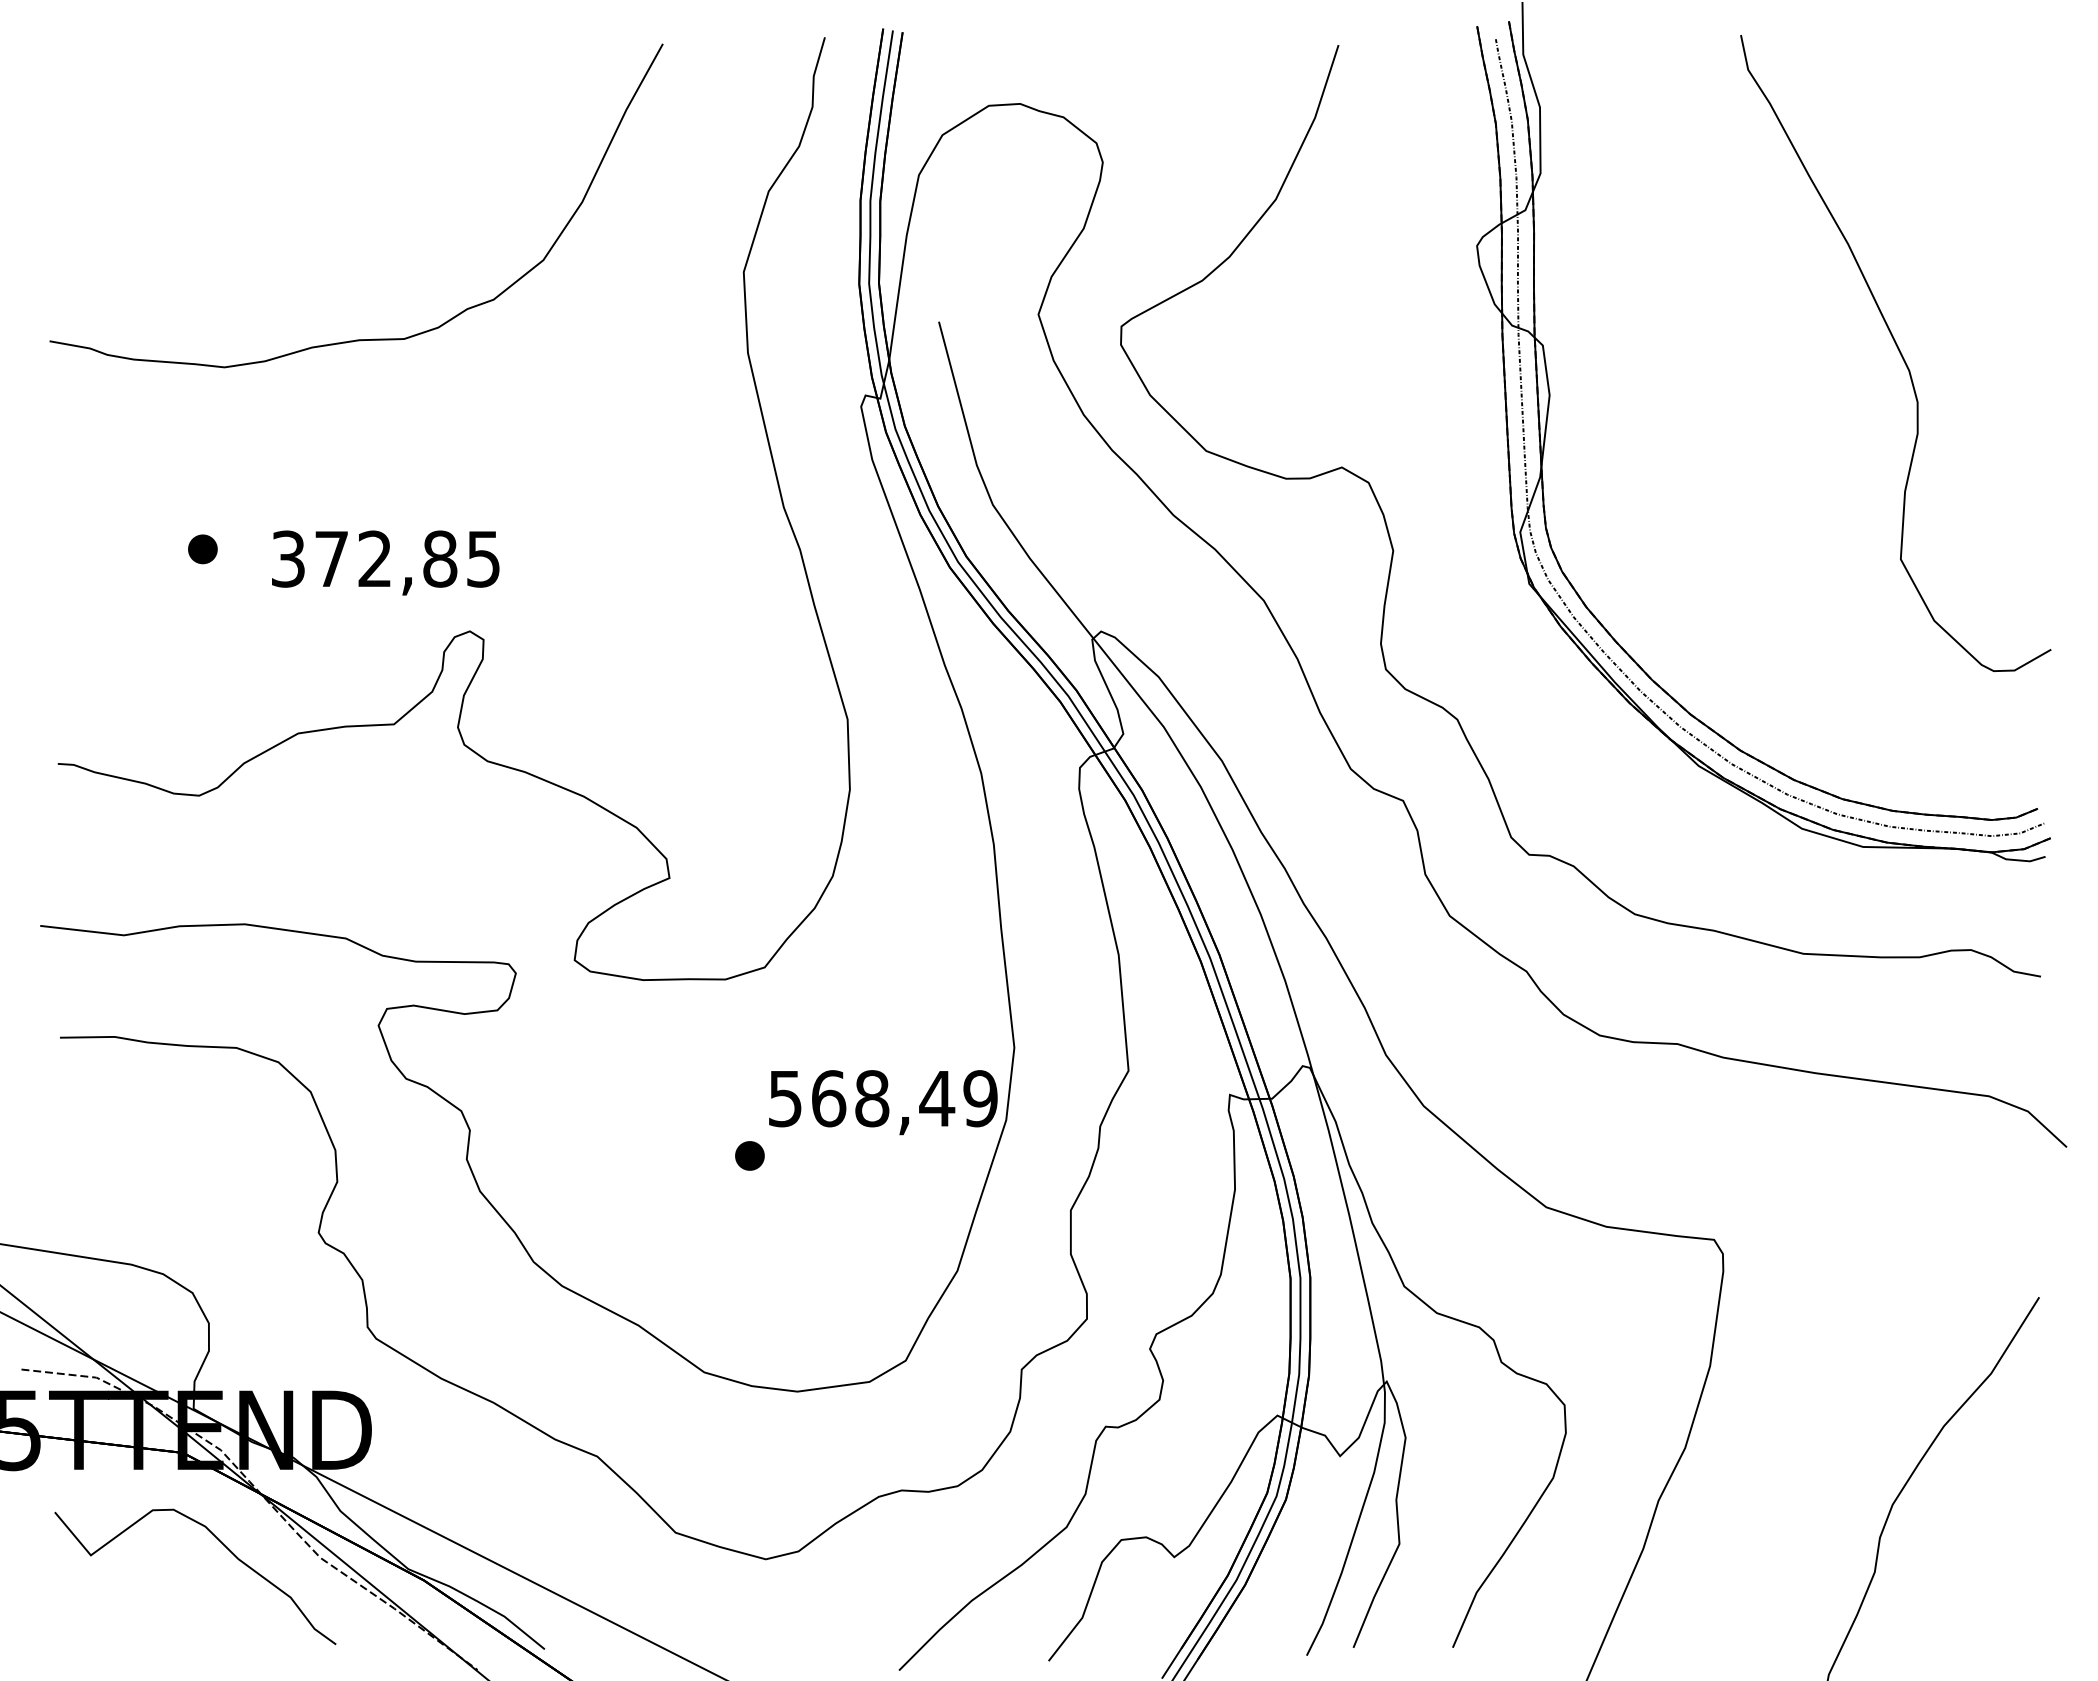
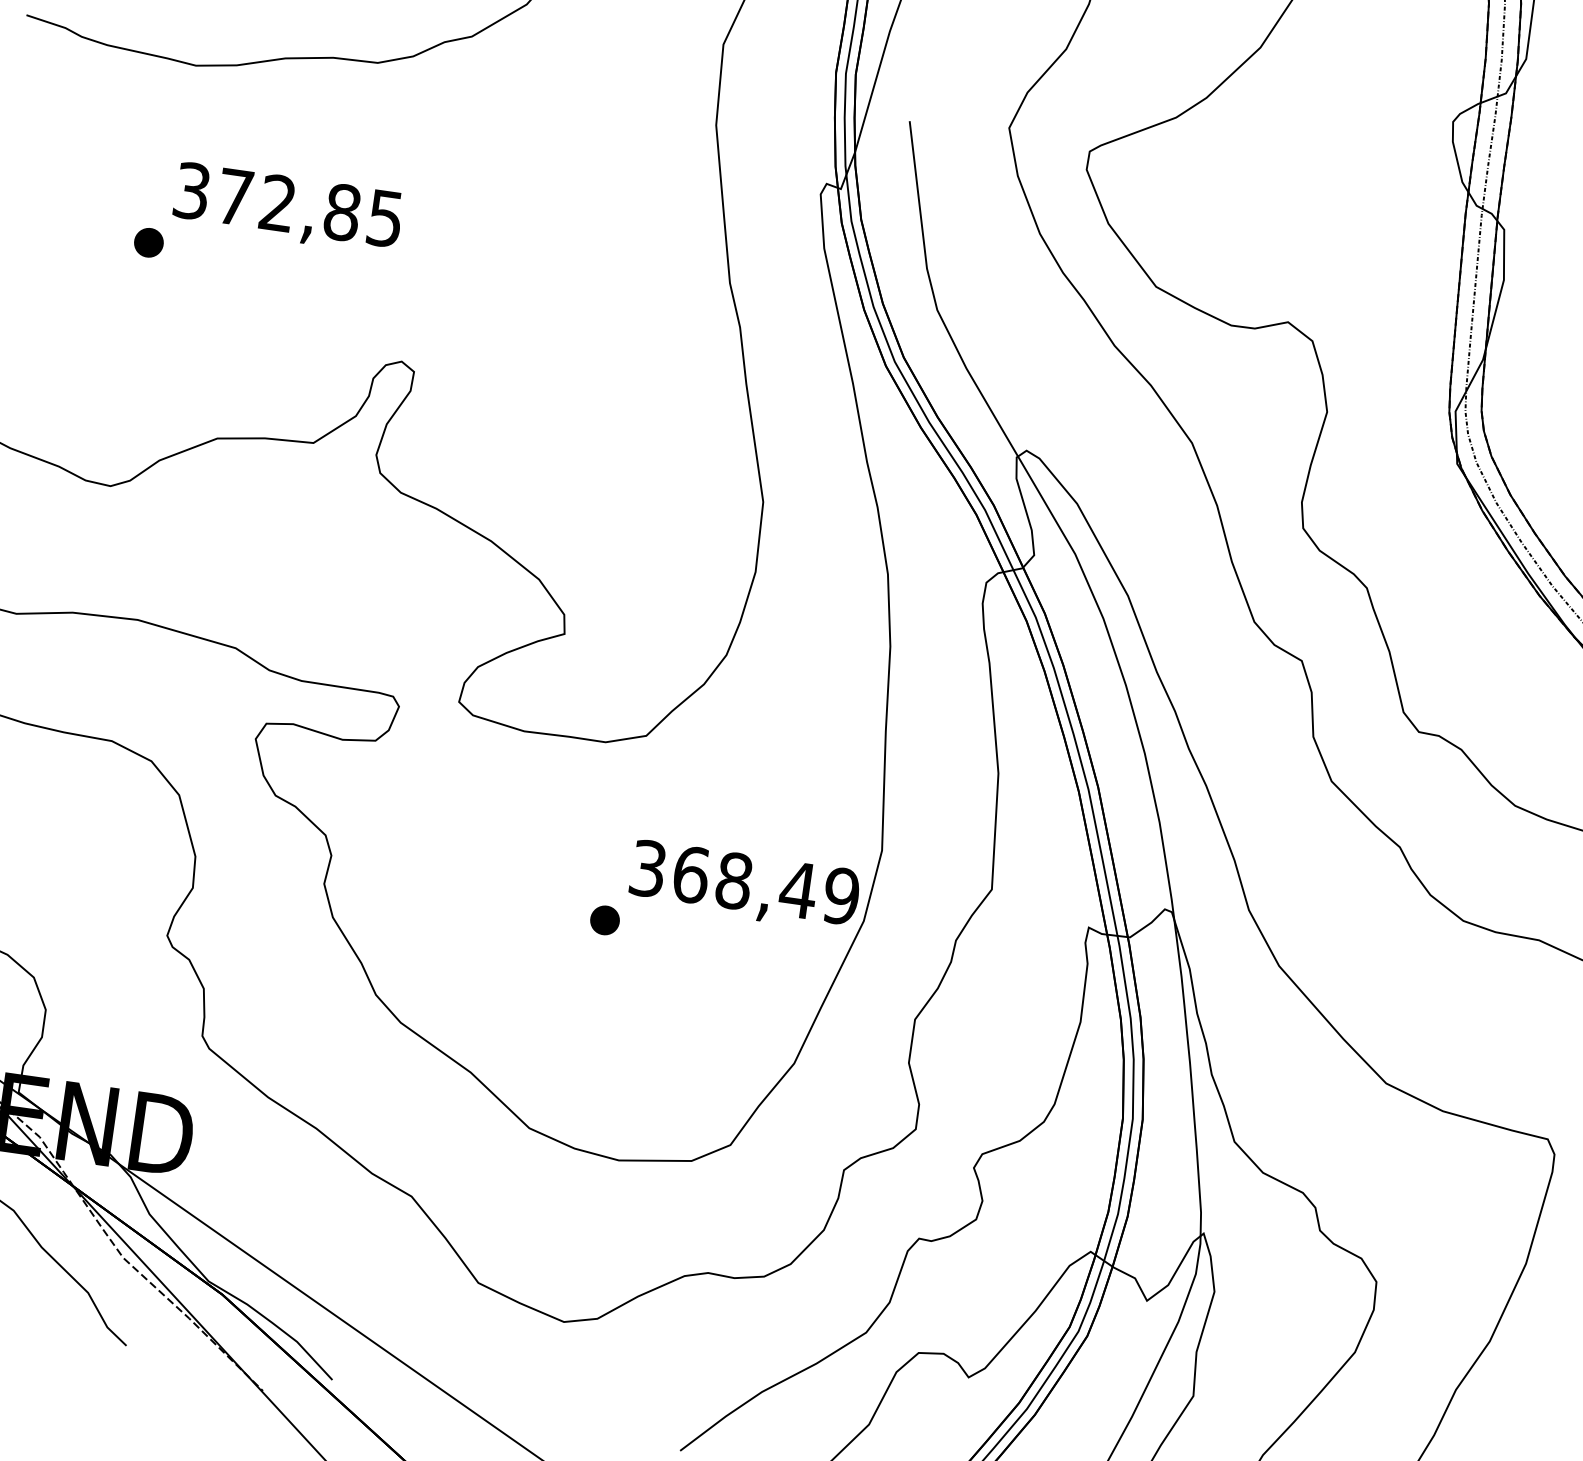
text: (385, 562) -> (287, 208), moved
text: (785, 1098) -> (648, 868), 568,49 -> 368,49

